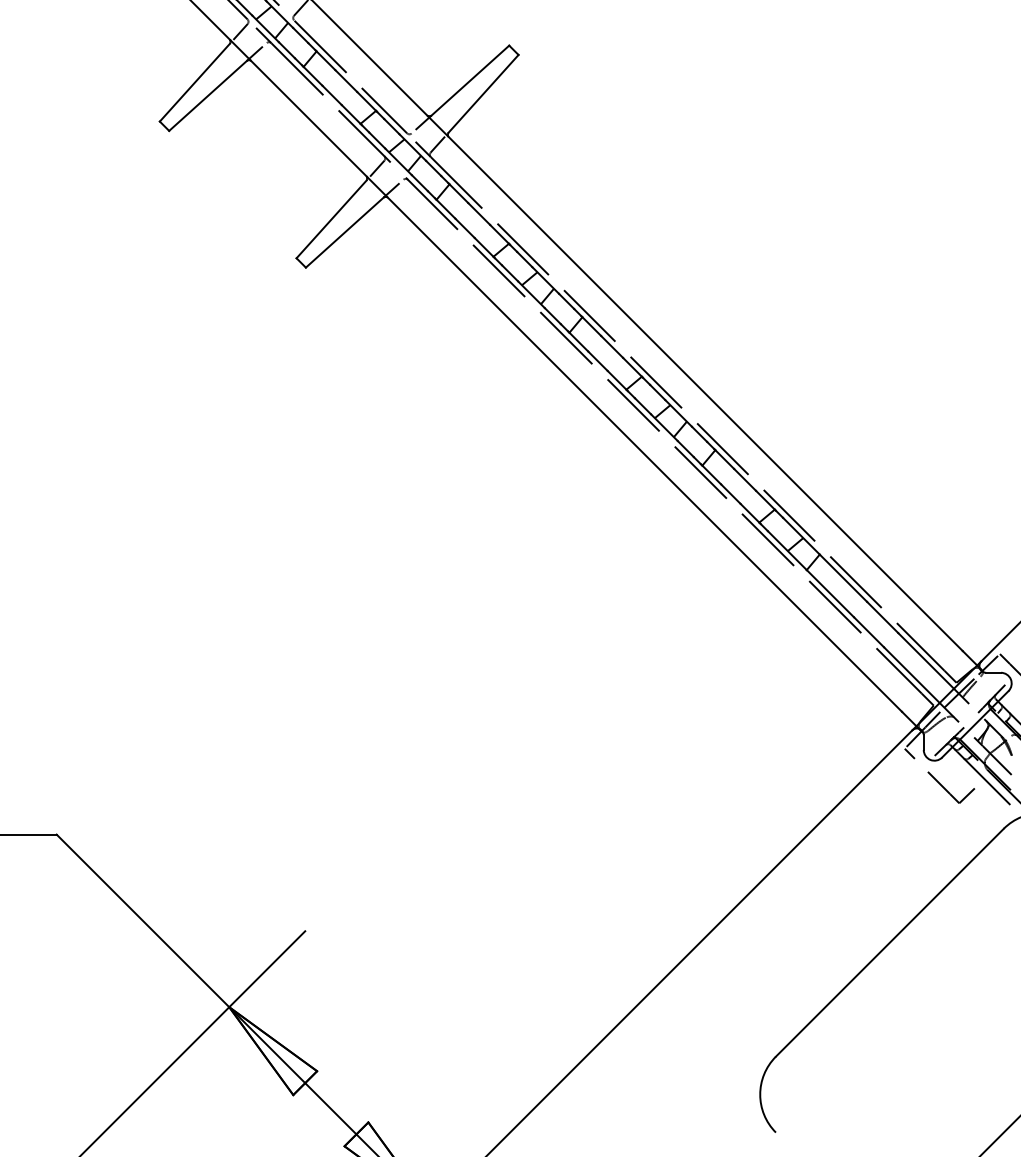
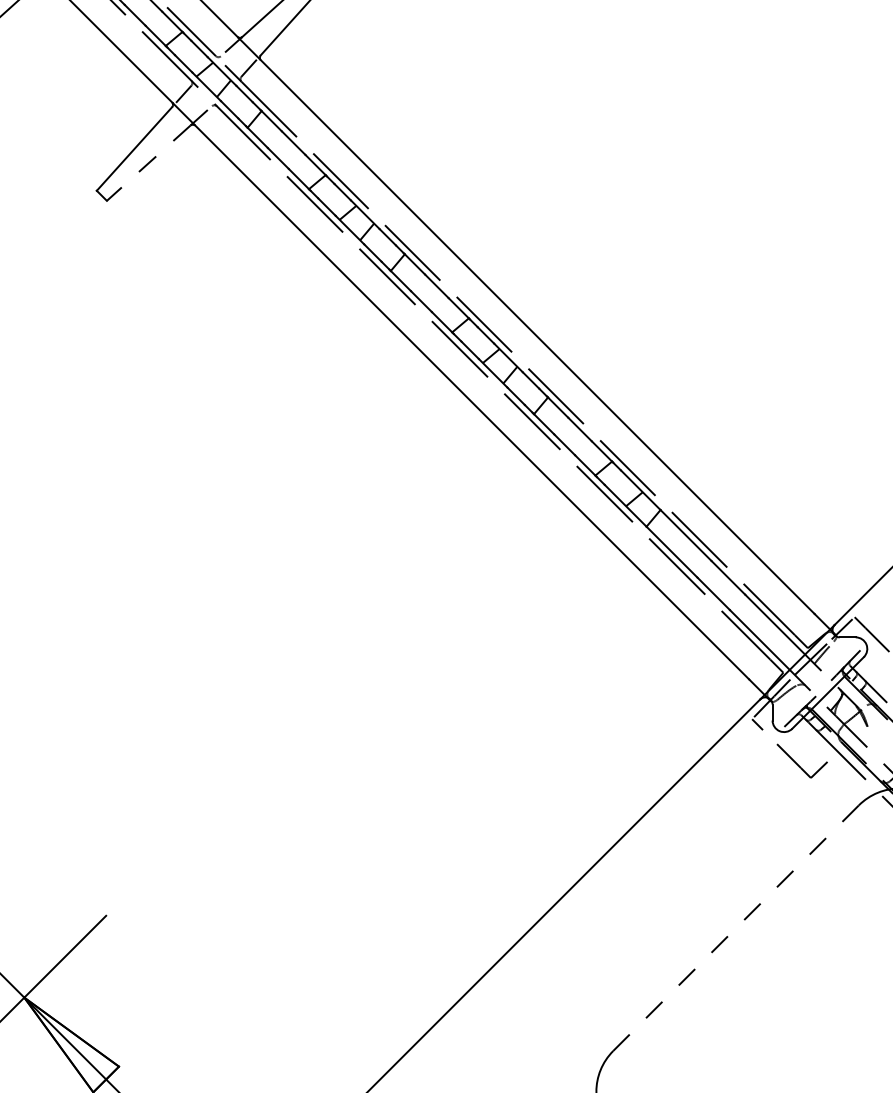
line: (344, 233) -> (148, 164), solid -> dashed
line: (889, 943) -> (735, 929), solid -> dashed

